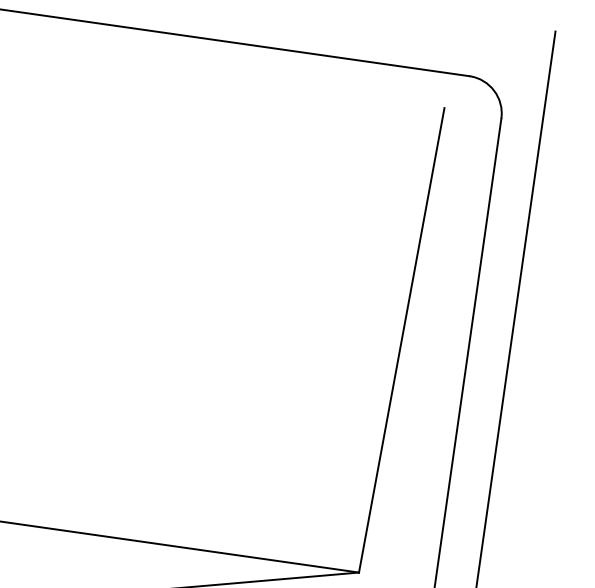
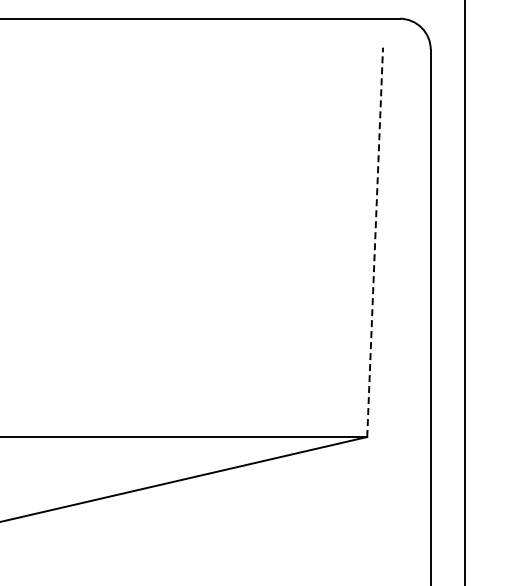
line: (402, 340) -> (375, 242), solid -> dashed

